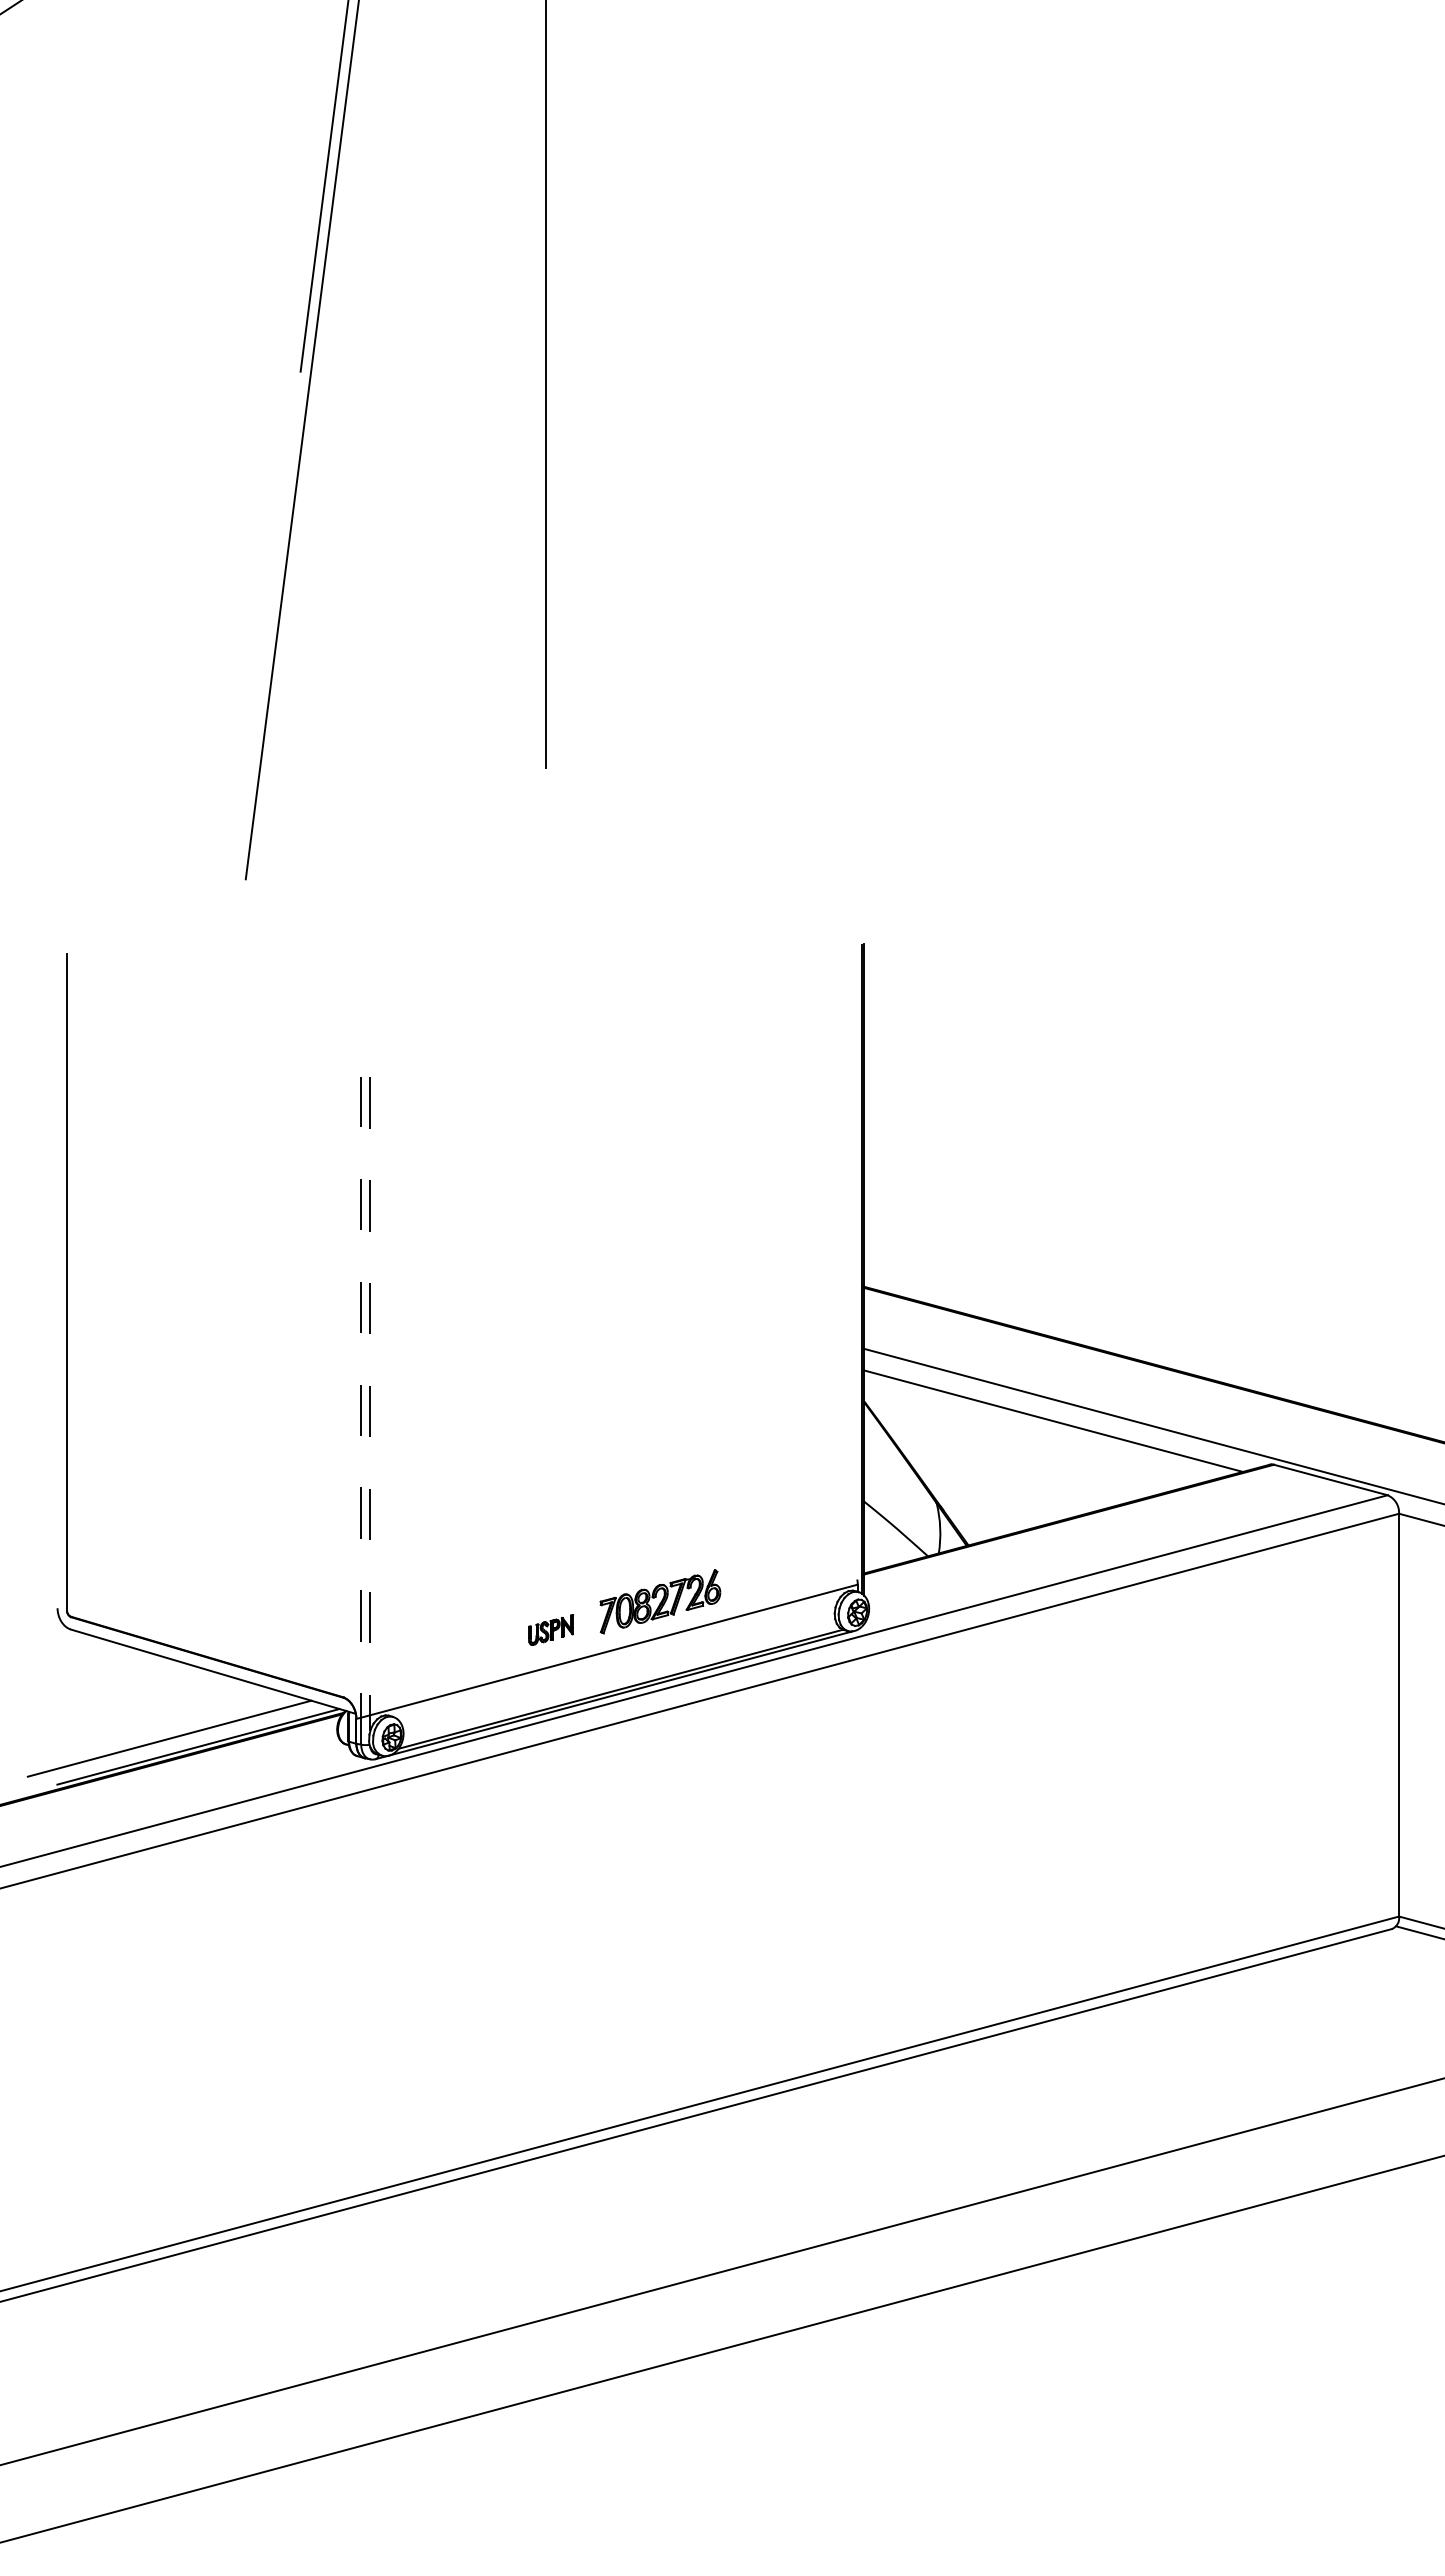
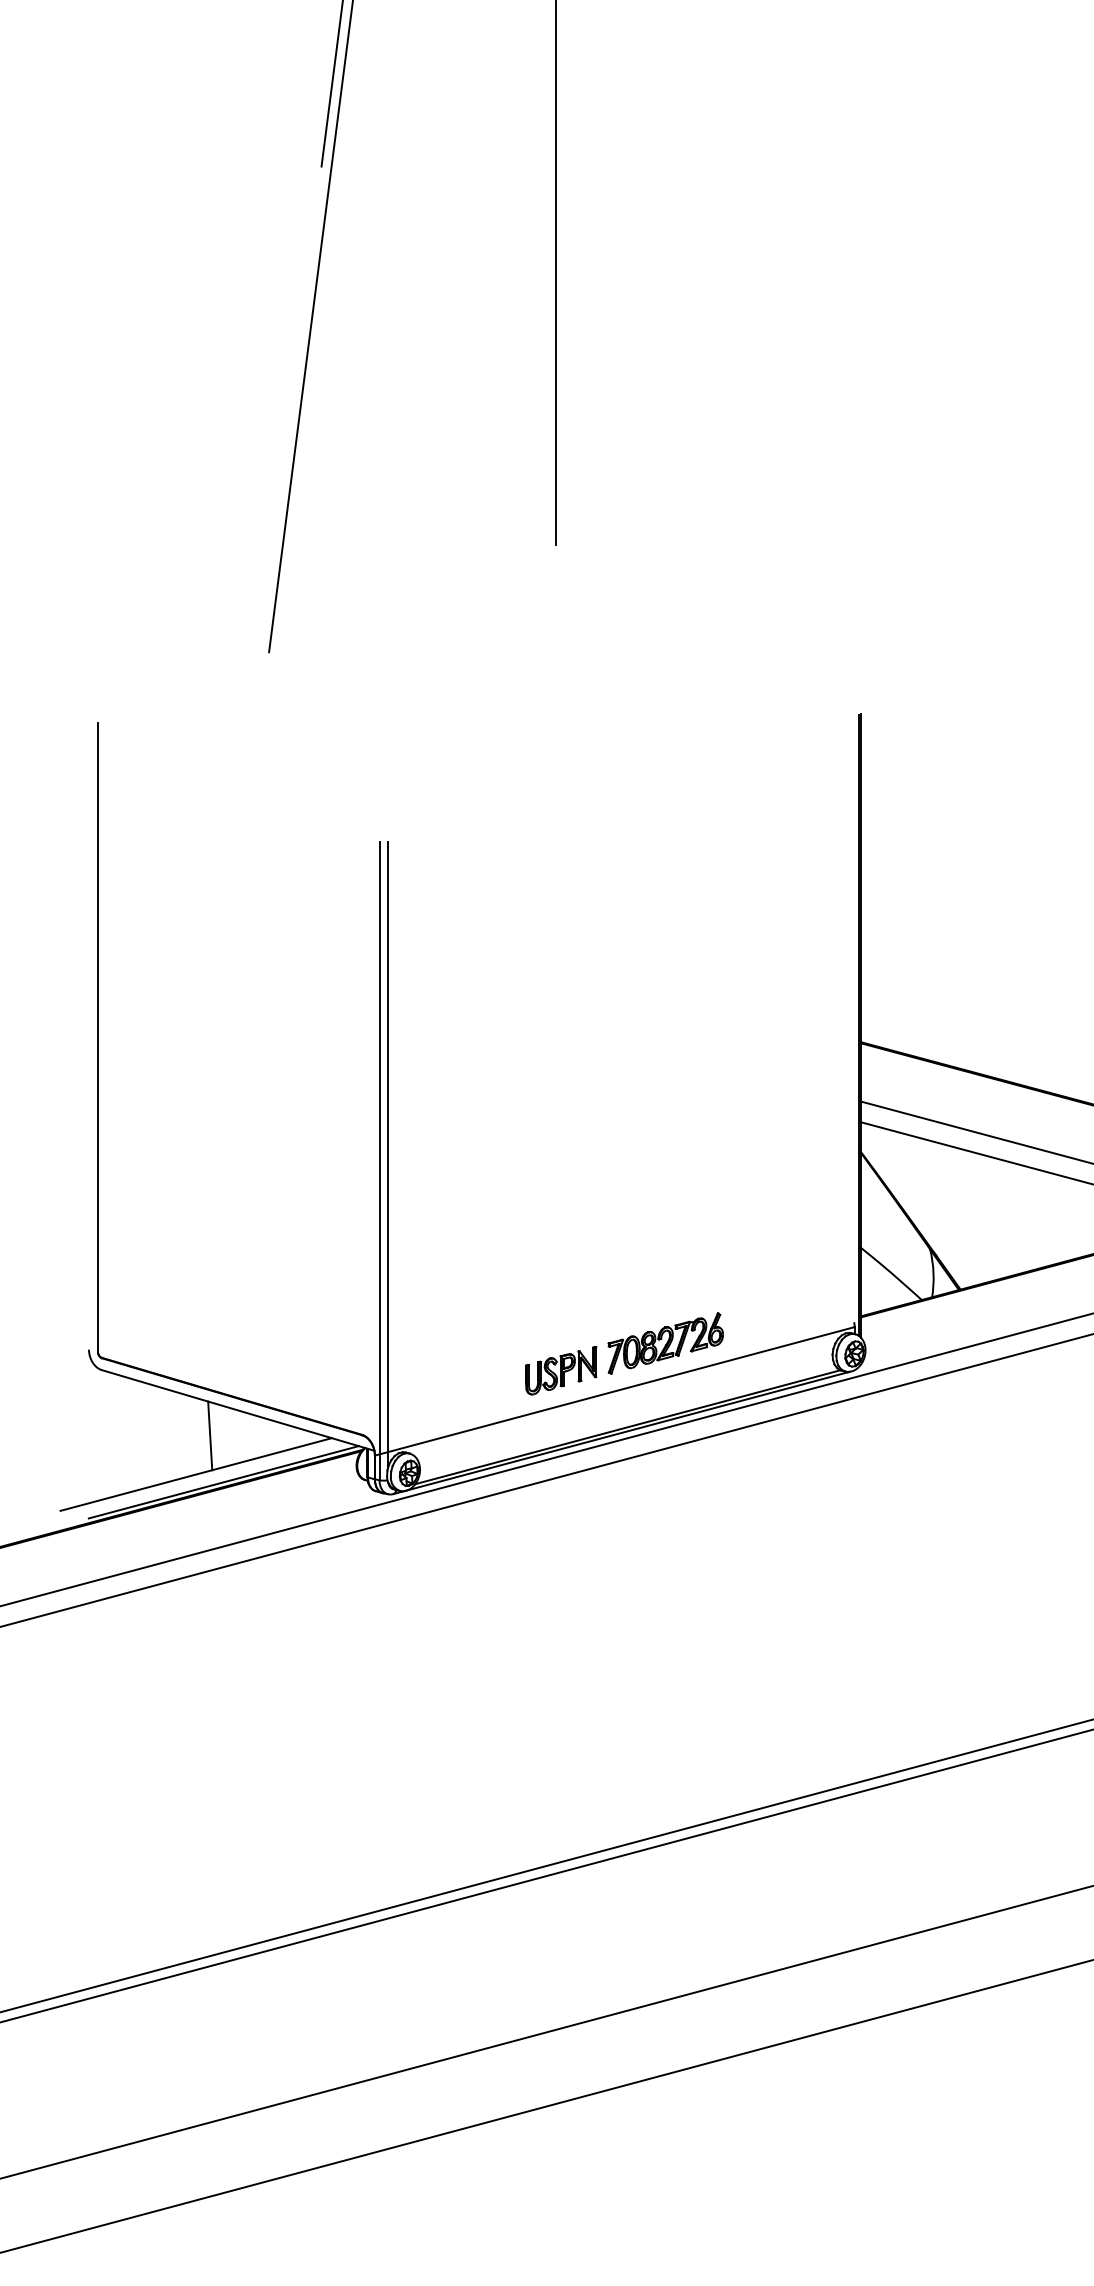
line: (370, 1404) -> (388, 1154), dashed -> solid
line: (361, 1410) -> (379, 1160), dashed -> solid
part: (550, 1629) -> (560, 1370), size x1.67
line: (184, 1698) -> (210, 1436), added

